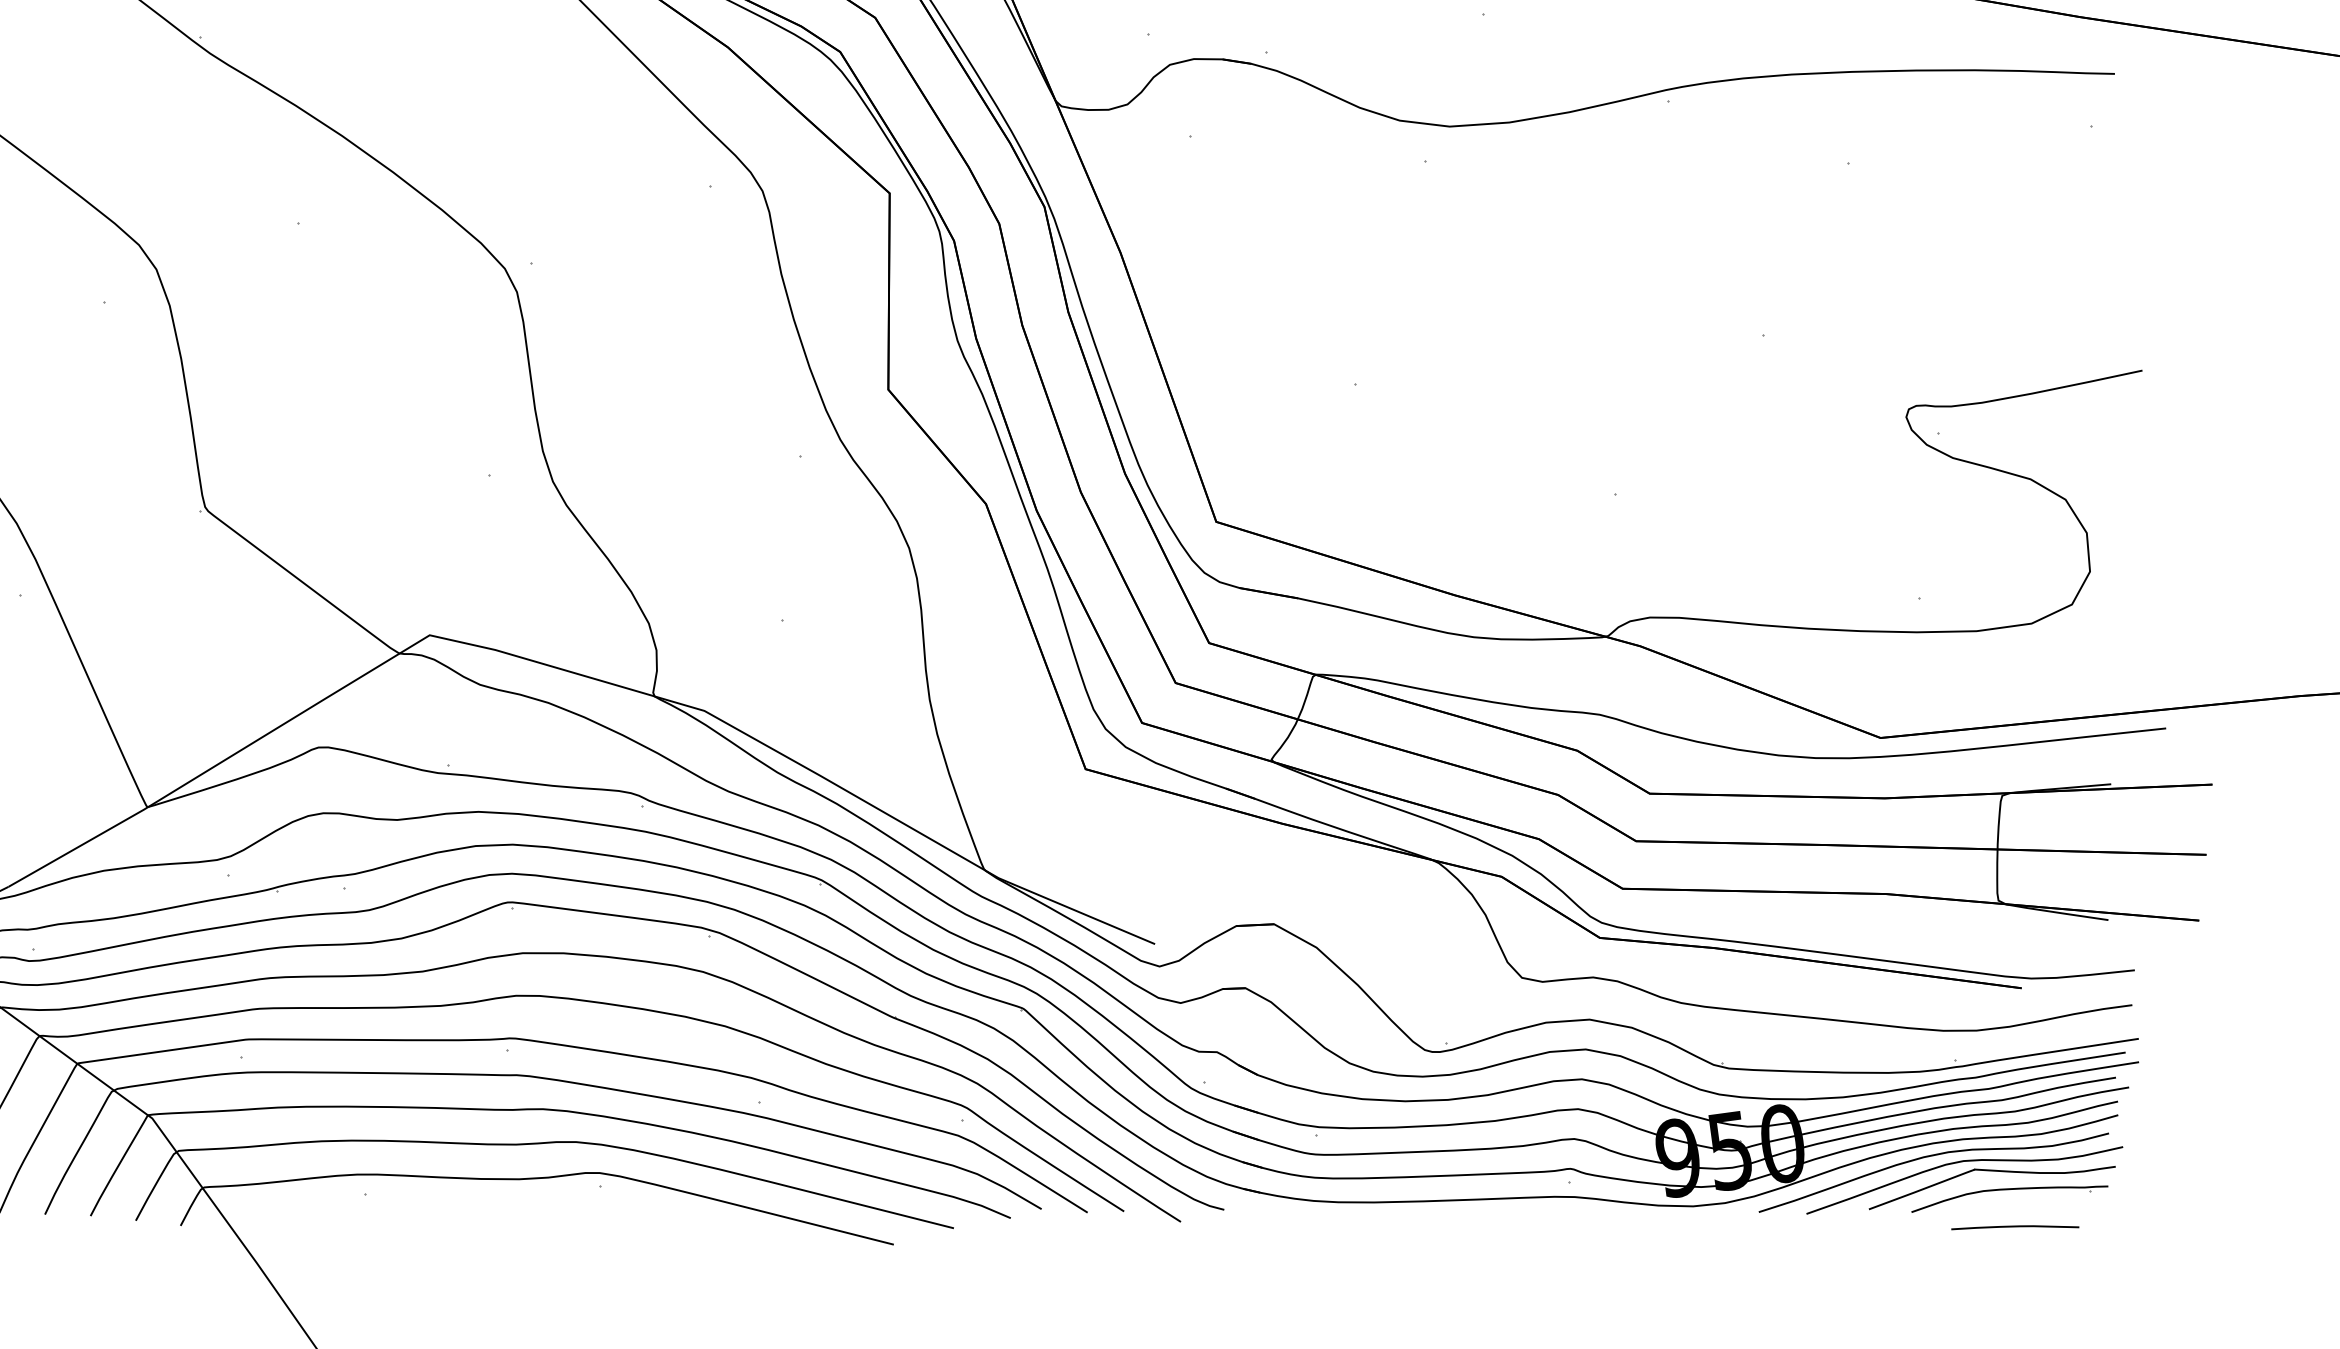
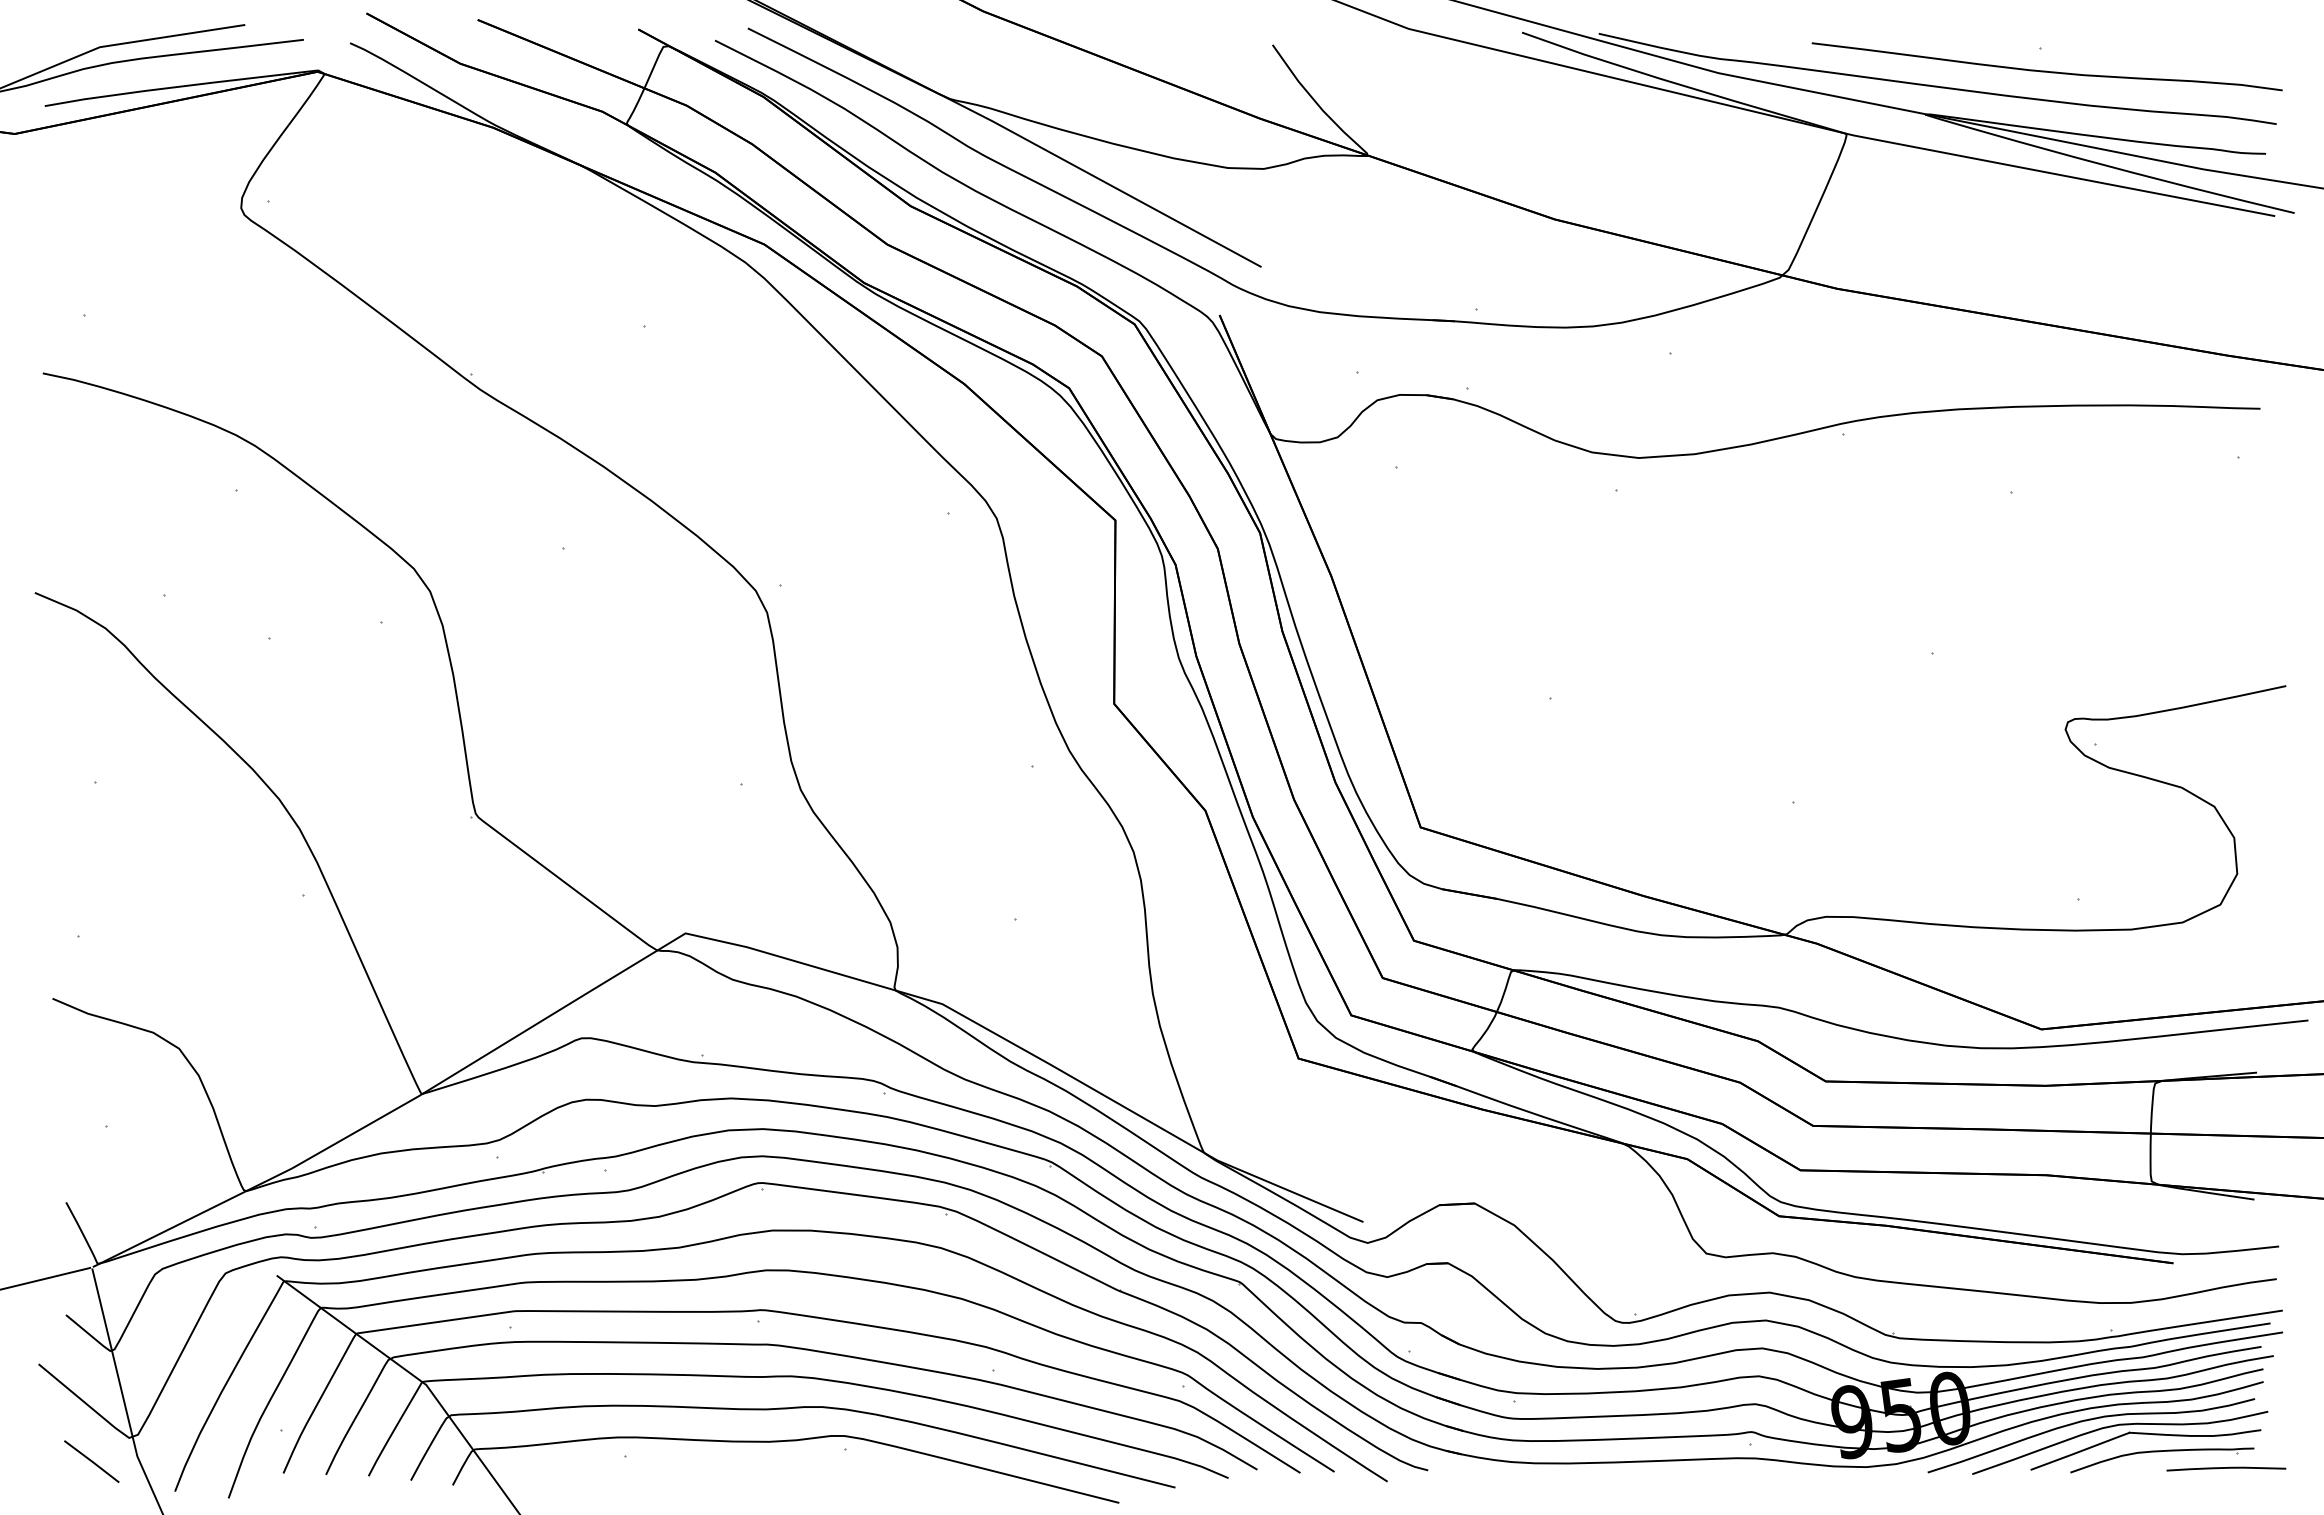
curve: (2015, 1227) -> (2226, 1468), moved

